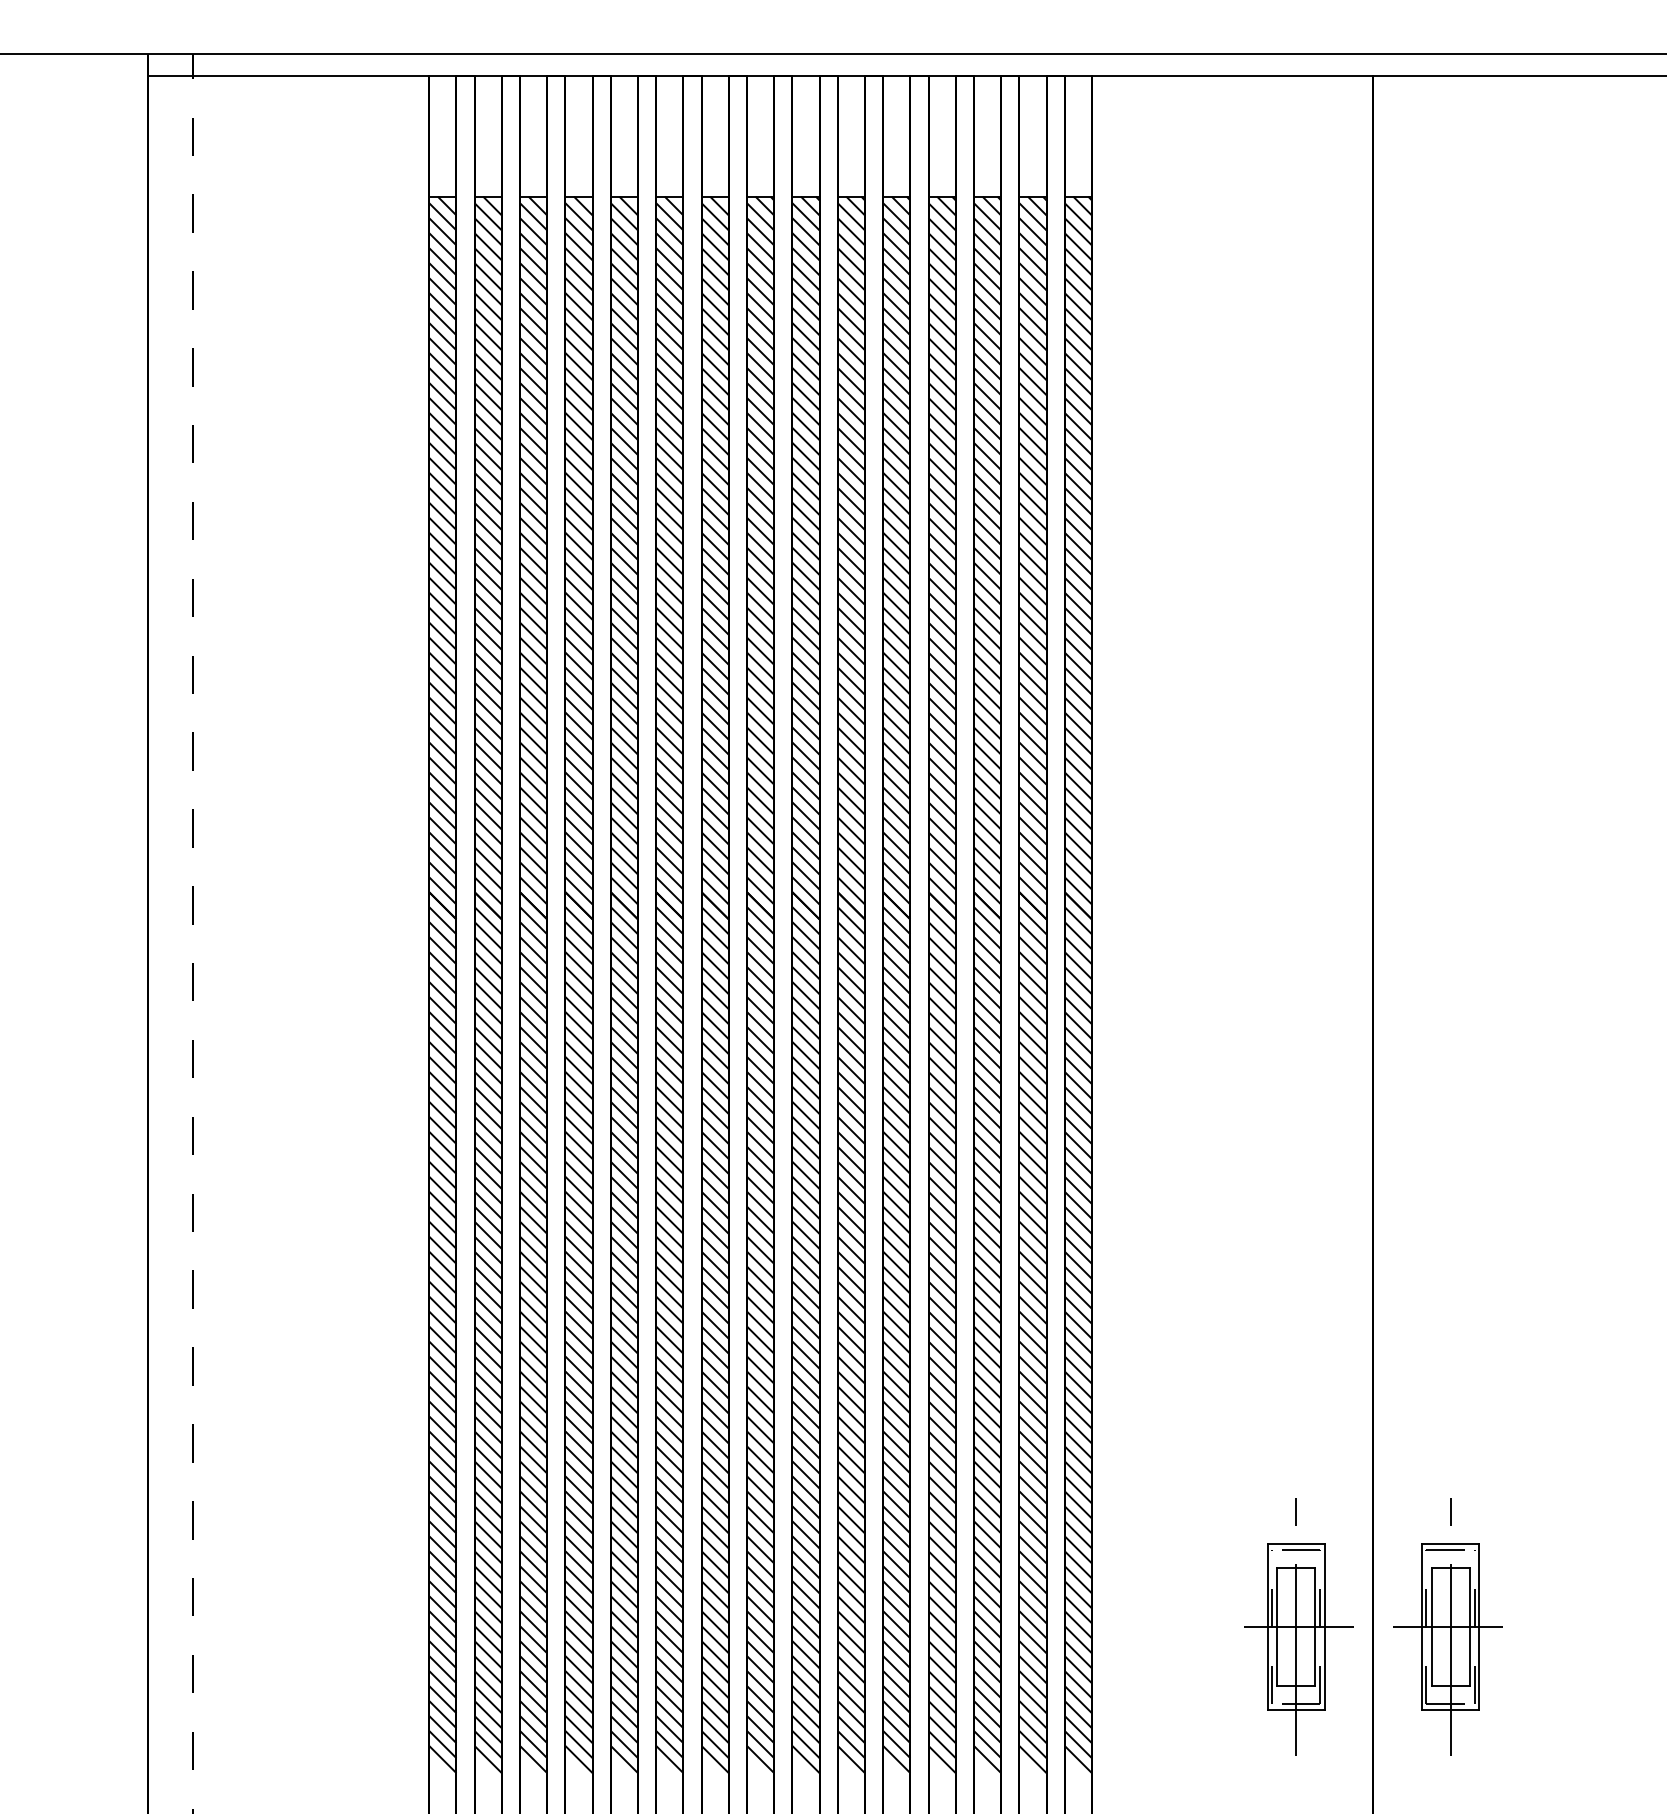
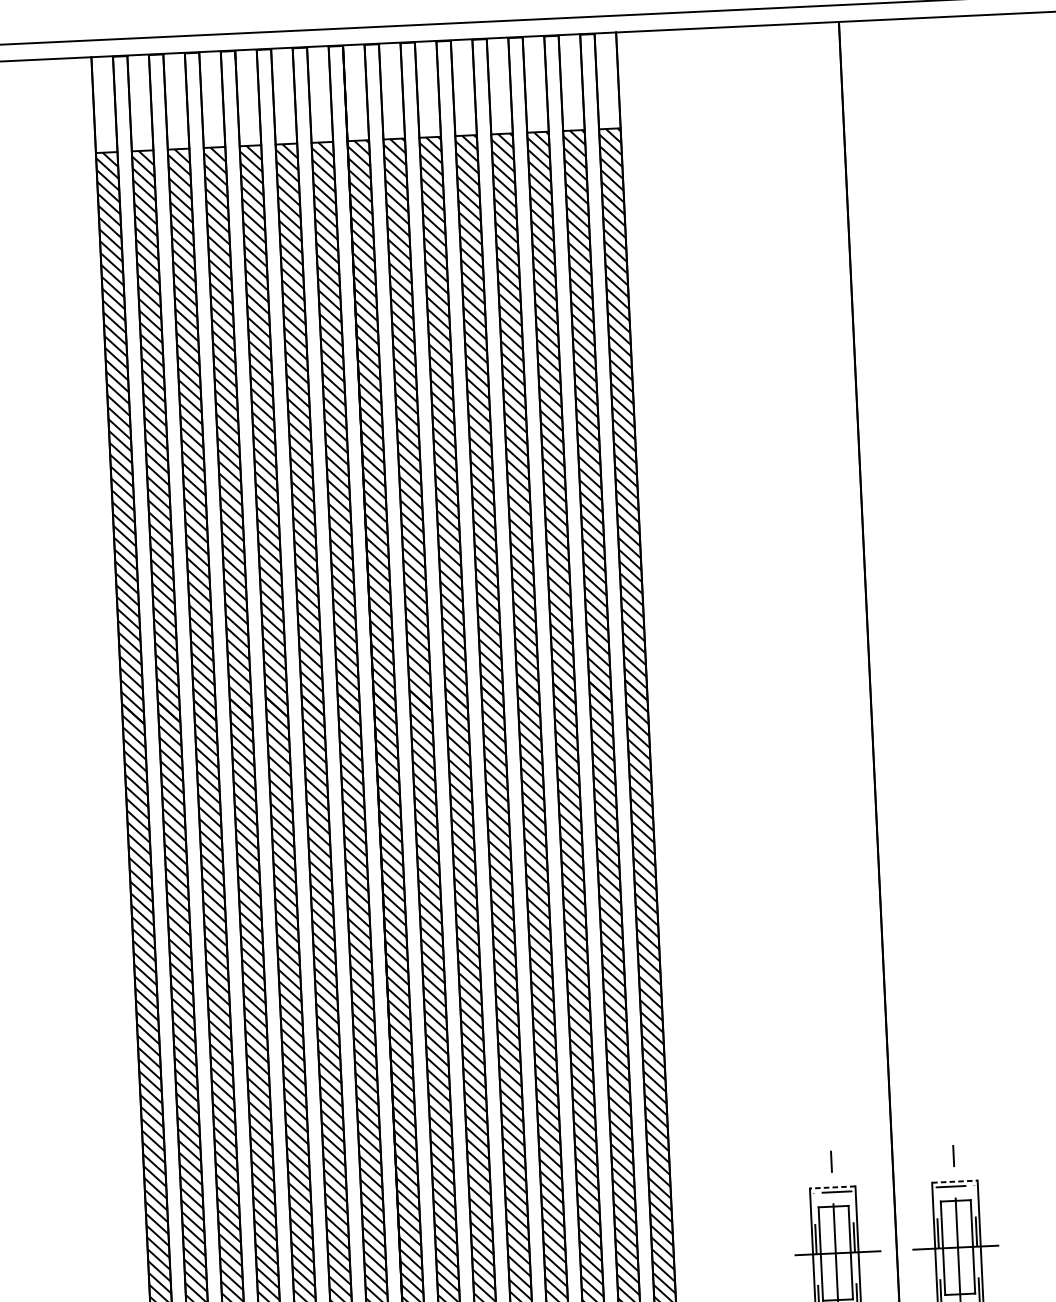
line: (1296, 1544) -> (832, 1187), solid -> dashed
line: (1450, 1544) -> (954, 1182), solid -> dashed

